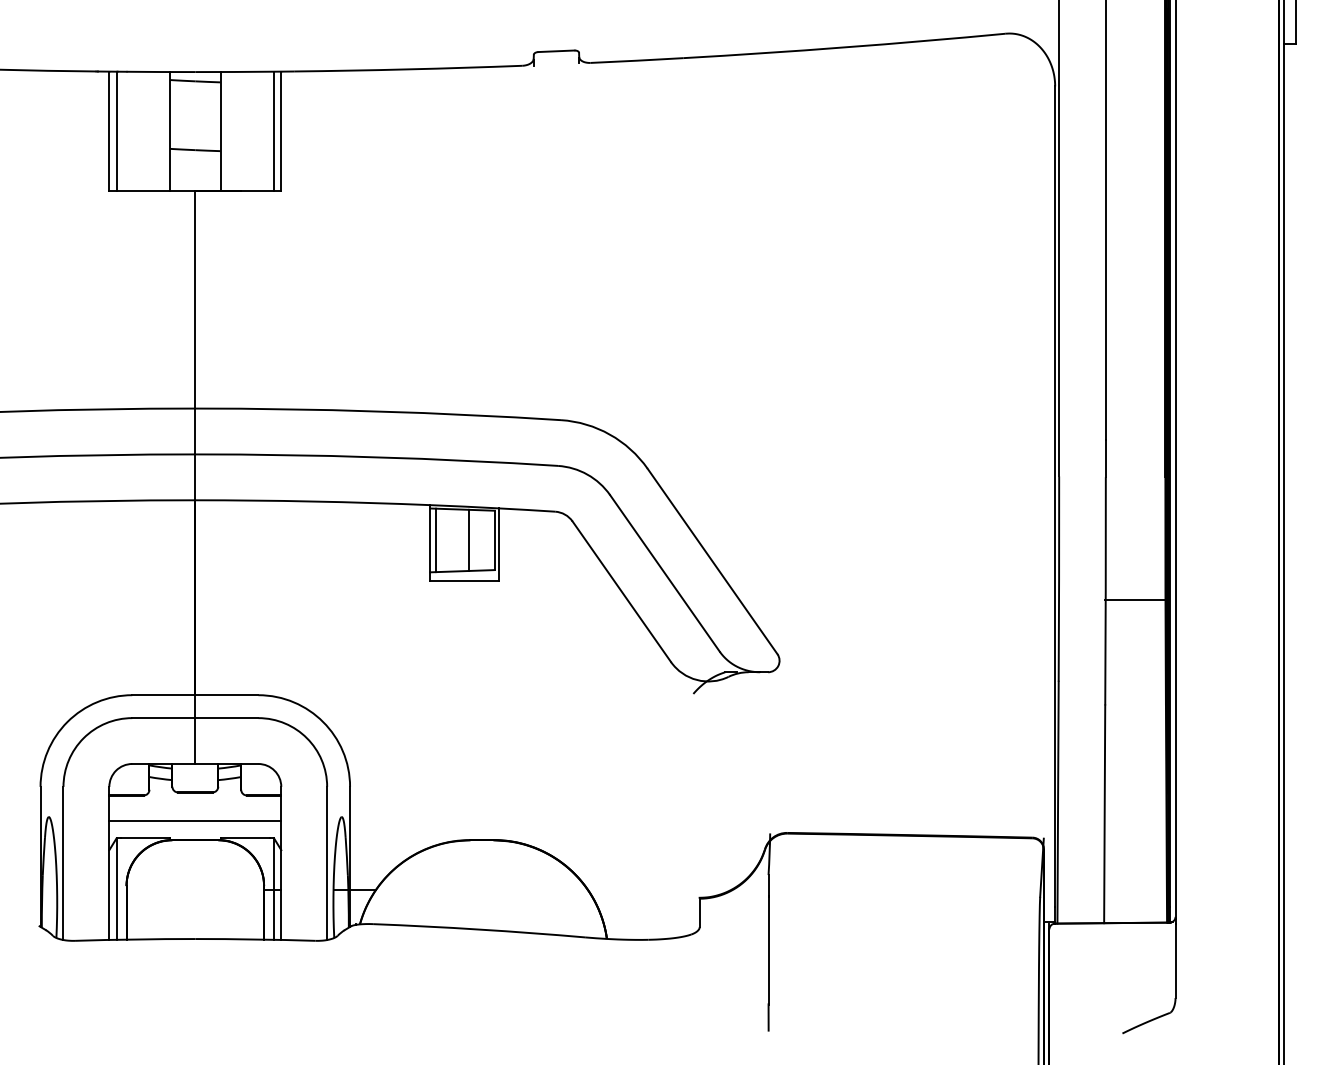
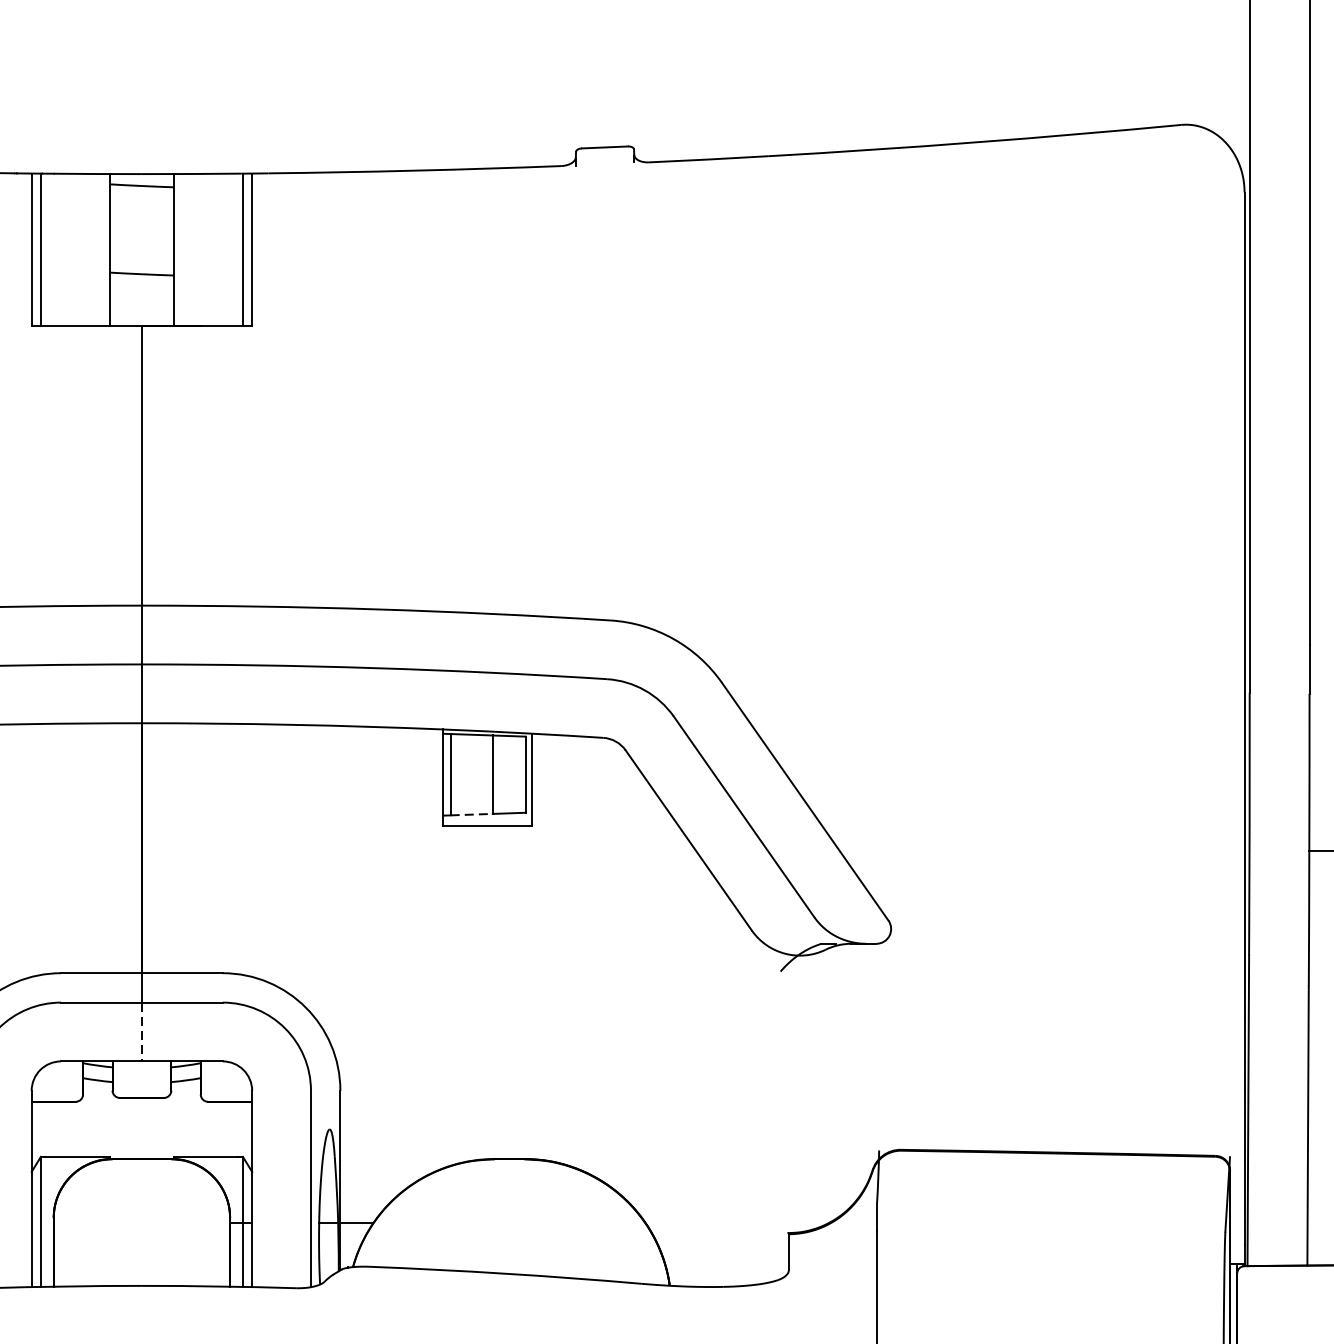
line: (453, 571) -> (472, 814), solid -> dashed
line: (195, 741) -> (142, 1032), solid -> dashed
line: (195, 821) -> (142, 1135), removed

